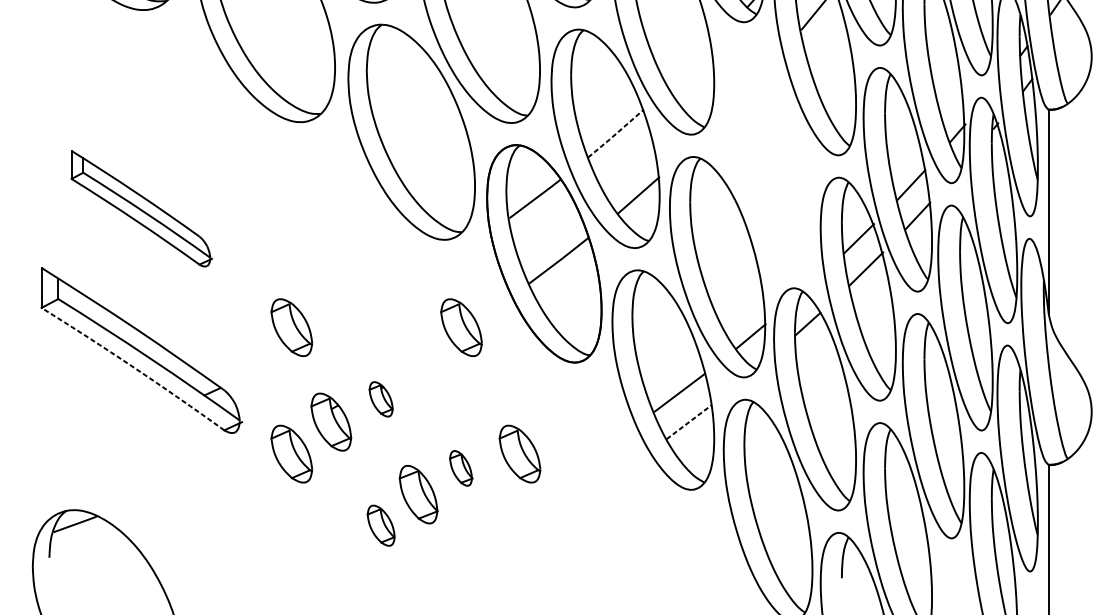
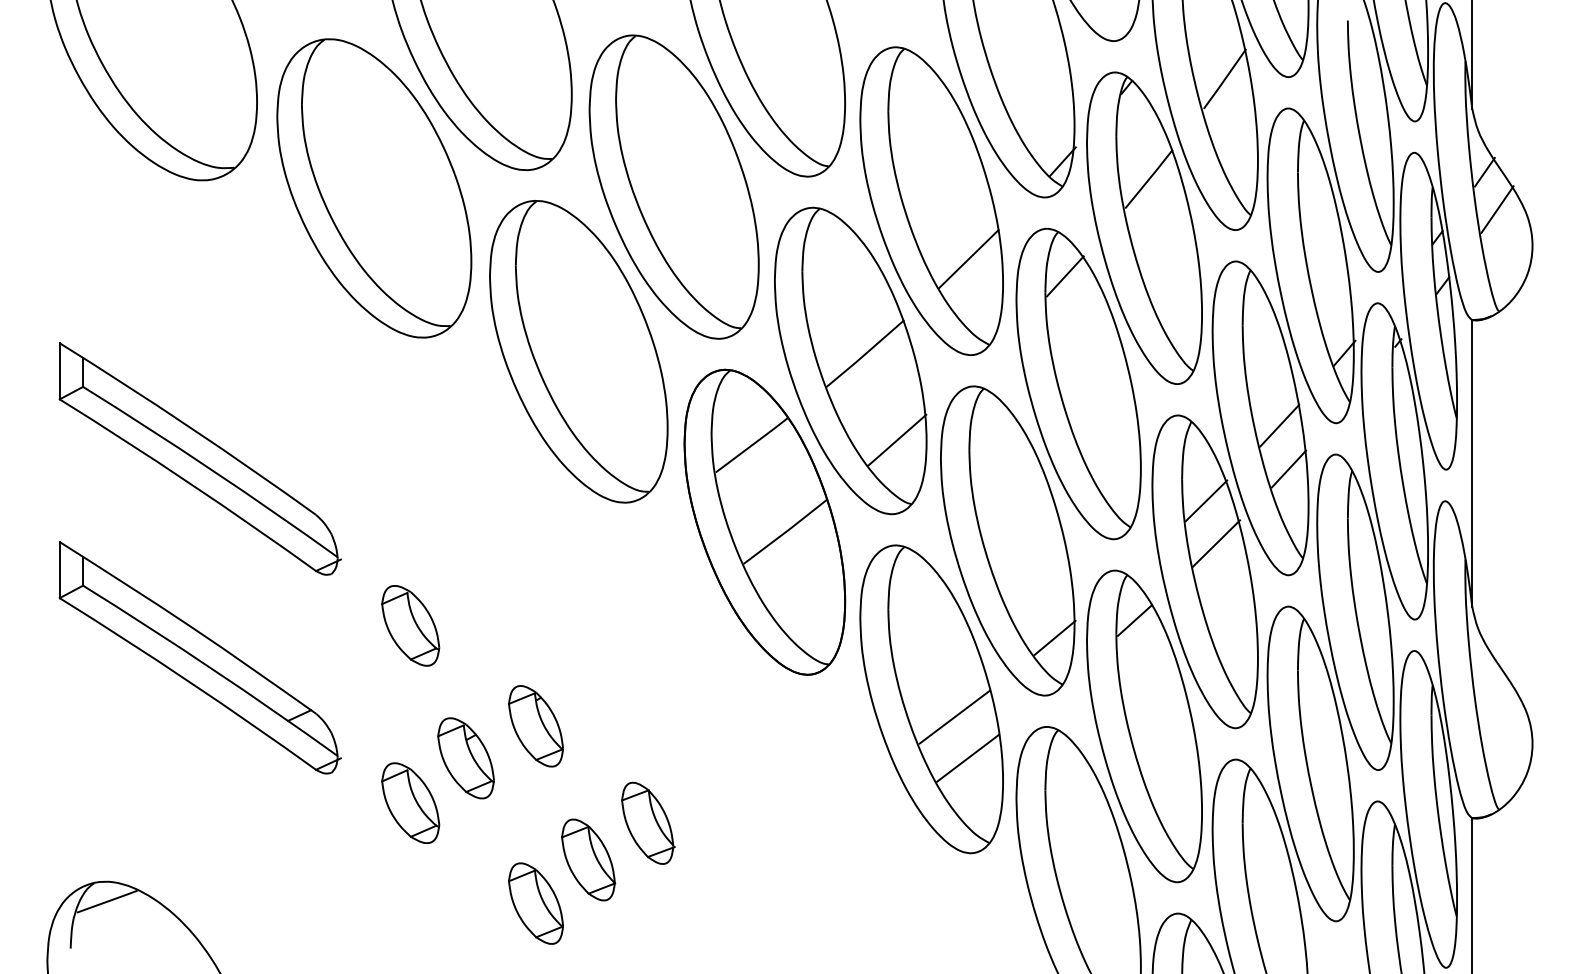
line: (1066, 30) -> (1497, 209), added
line: (689, 66) -> (968, 259), added
line: (616, 134) -> (865, 354), dashed -> solid
part: (767, 154) -> (1078, 383), added
part: (141, 208) -> (199, 458), size x1.43
part: (461, 327) -> (648, 625), removed
arc: (134, 367) -> (189, 681), dashed -> solid
part: (380, 399) -> (535, 726), size x1.67
line: (690, 421) -> (969, 757), dashed -> solid
part: (519, 453) -> (730, 802), removed
part: (461, 467) -> (648, 822), size x1.67
part: (380, 525) -> (535, 903), size x1.43

